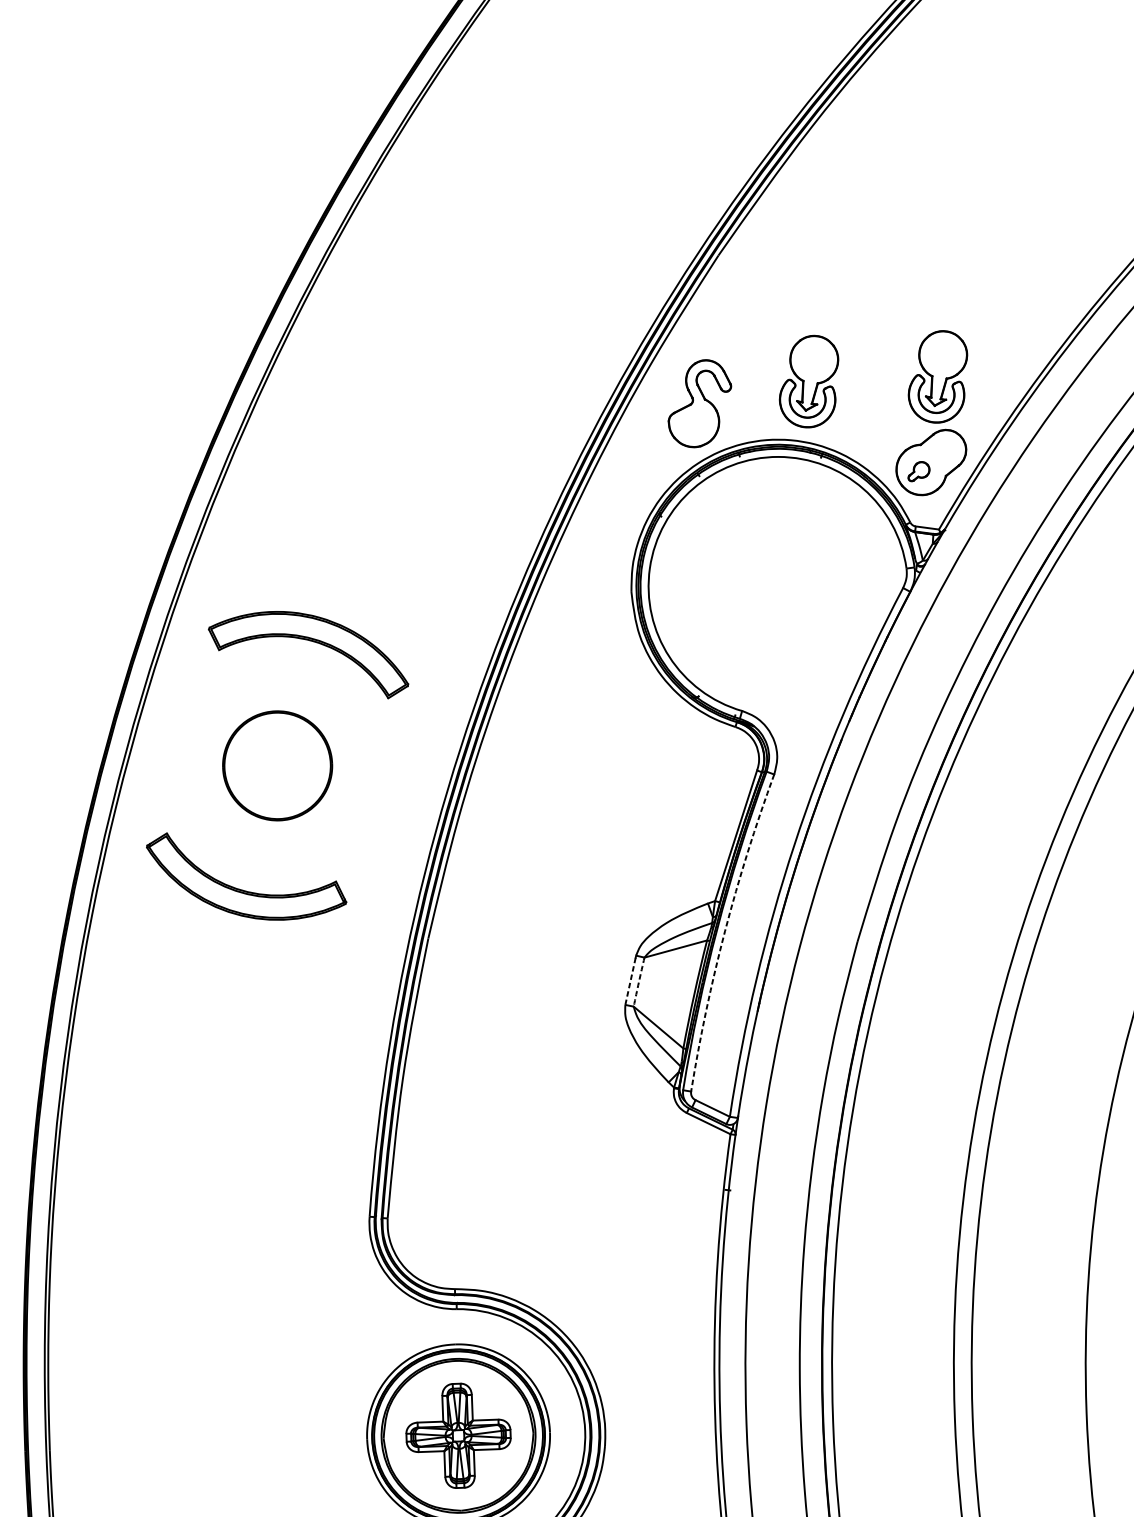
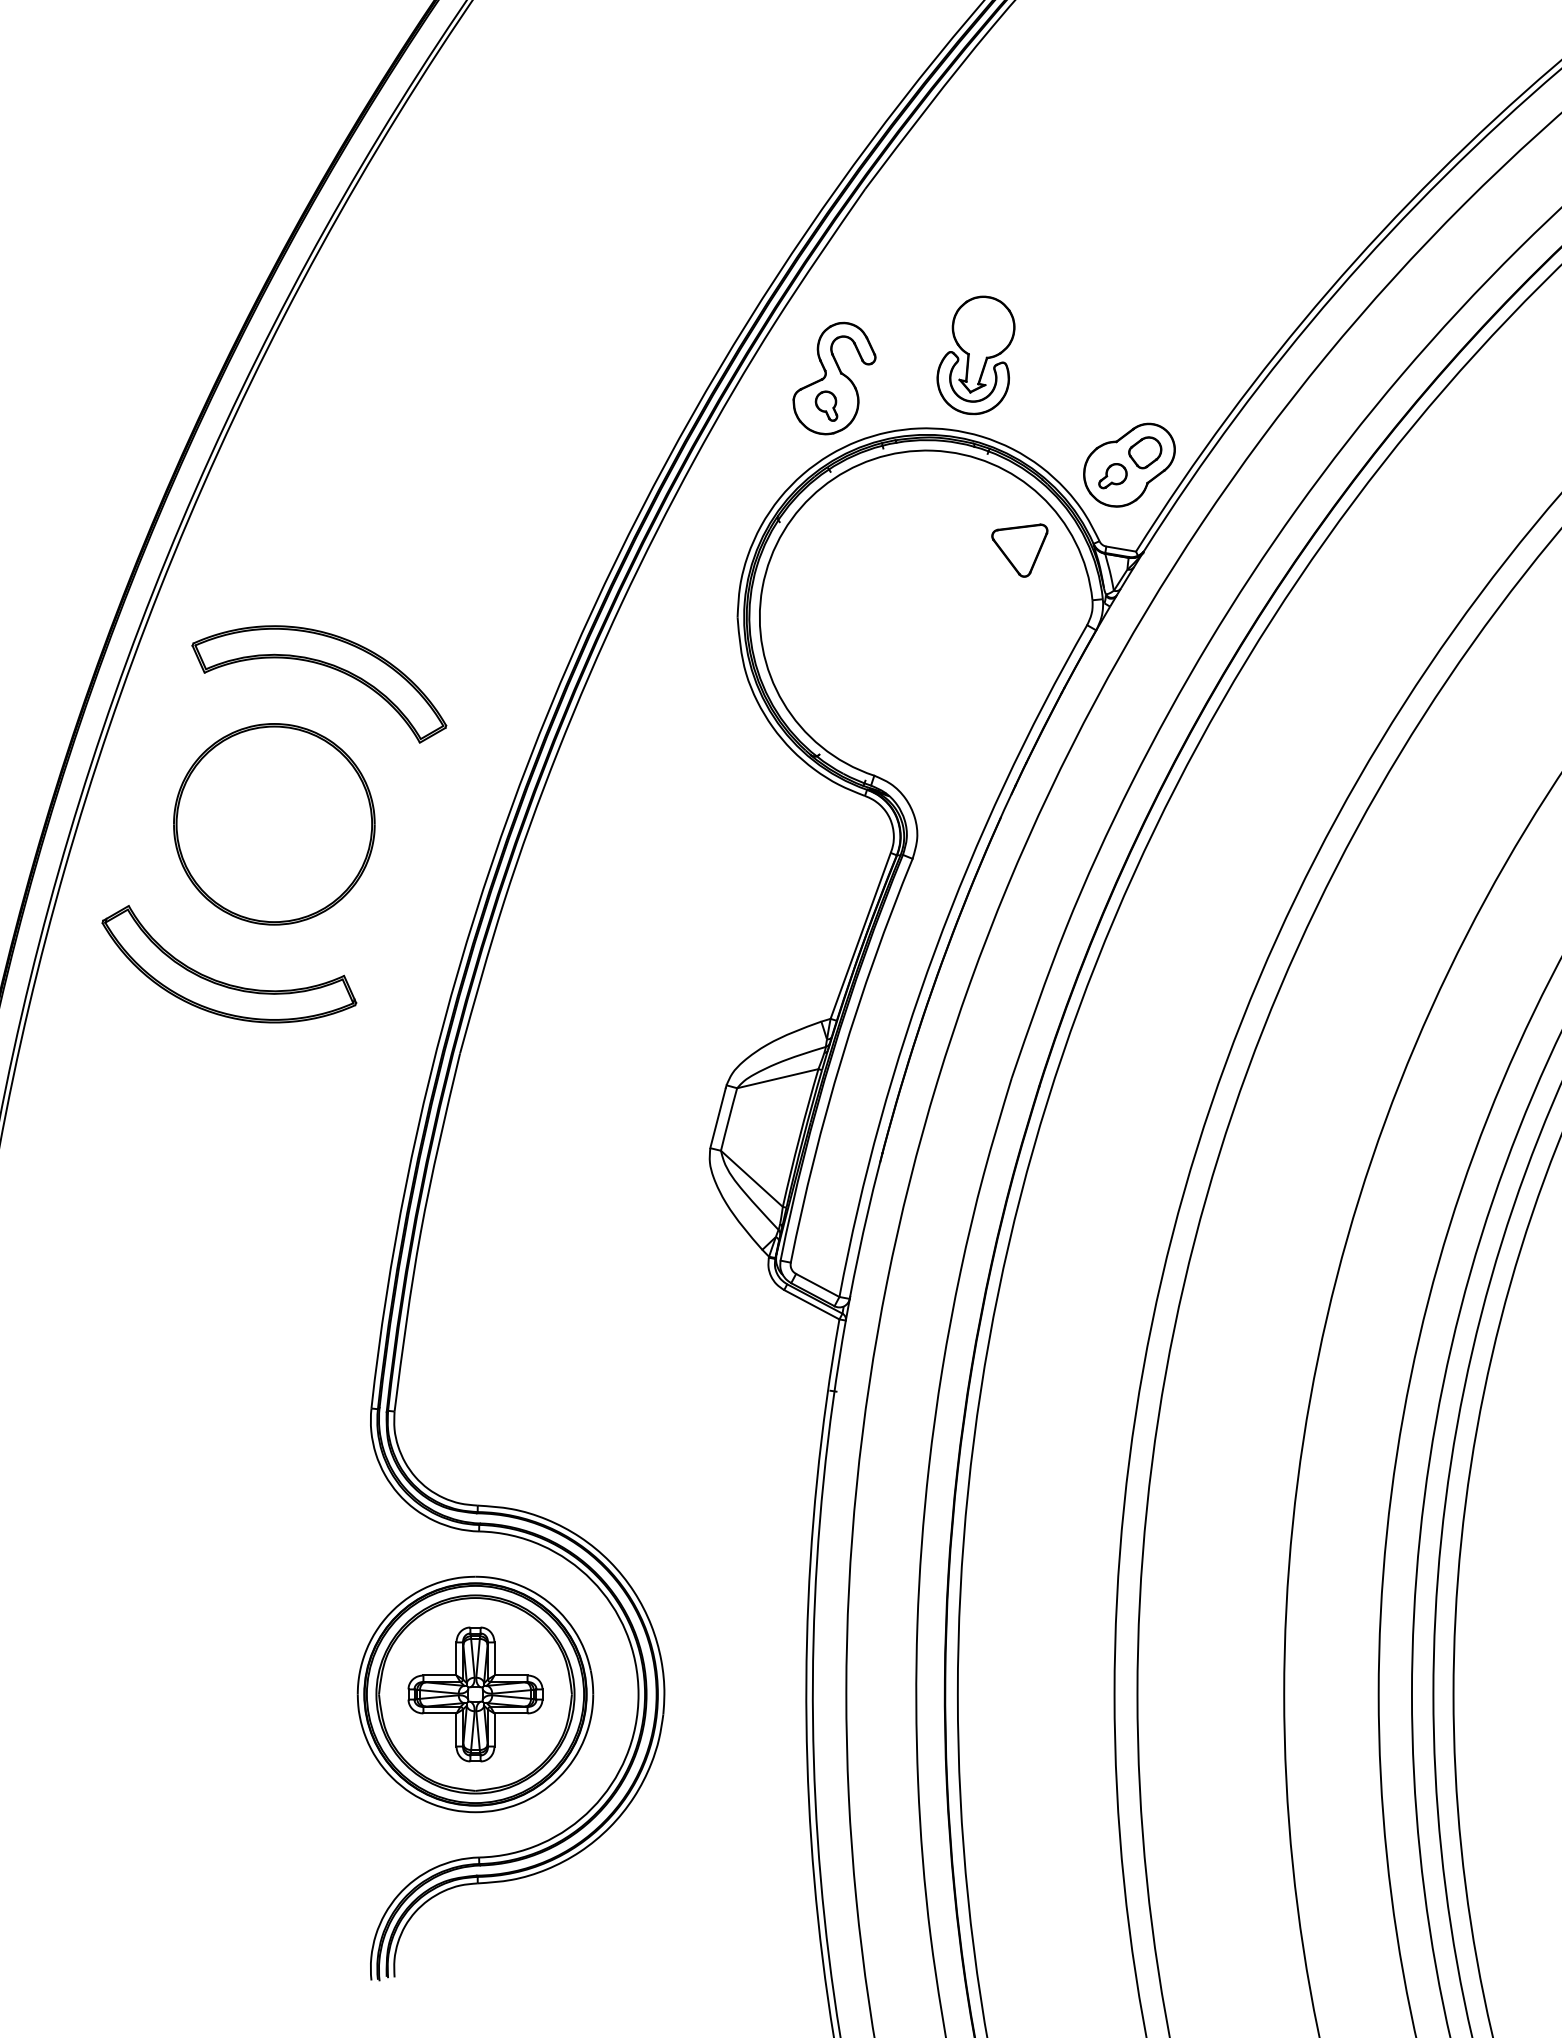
part: (937, 377) -> (1141, 355), removed
part: (694, 424) -> (826, 405), added
part: (943, 452) -> (1145, 452), added
part: (848, 531) -> (1019, 550), added
part: (277, 765) -> (274, 824), size x1.43
arc: (725, 930) -> (842, 1057), dashed -> solid
line: (630, 980) -> (718, 1117), dashed -> solid
arc: (638, 982) -> (728, 1119), dashed -> solid

